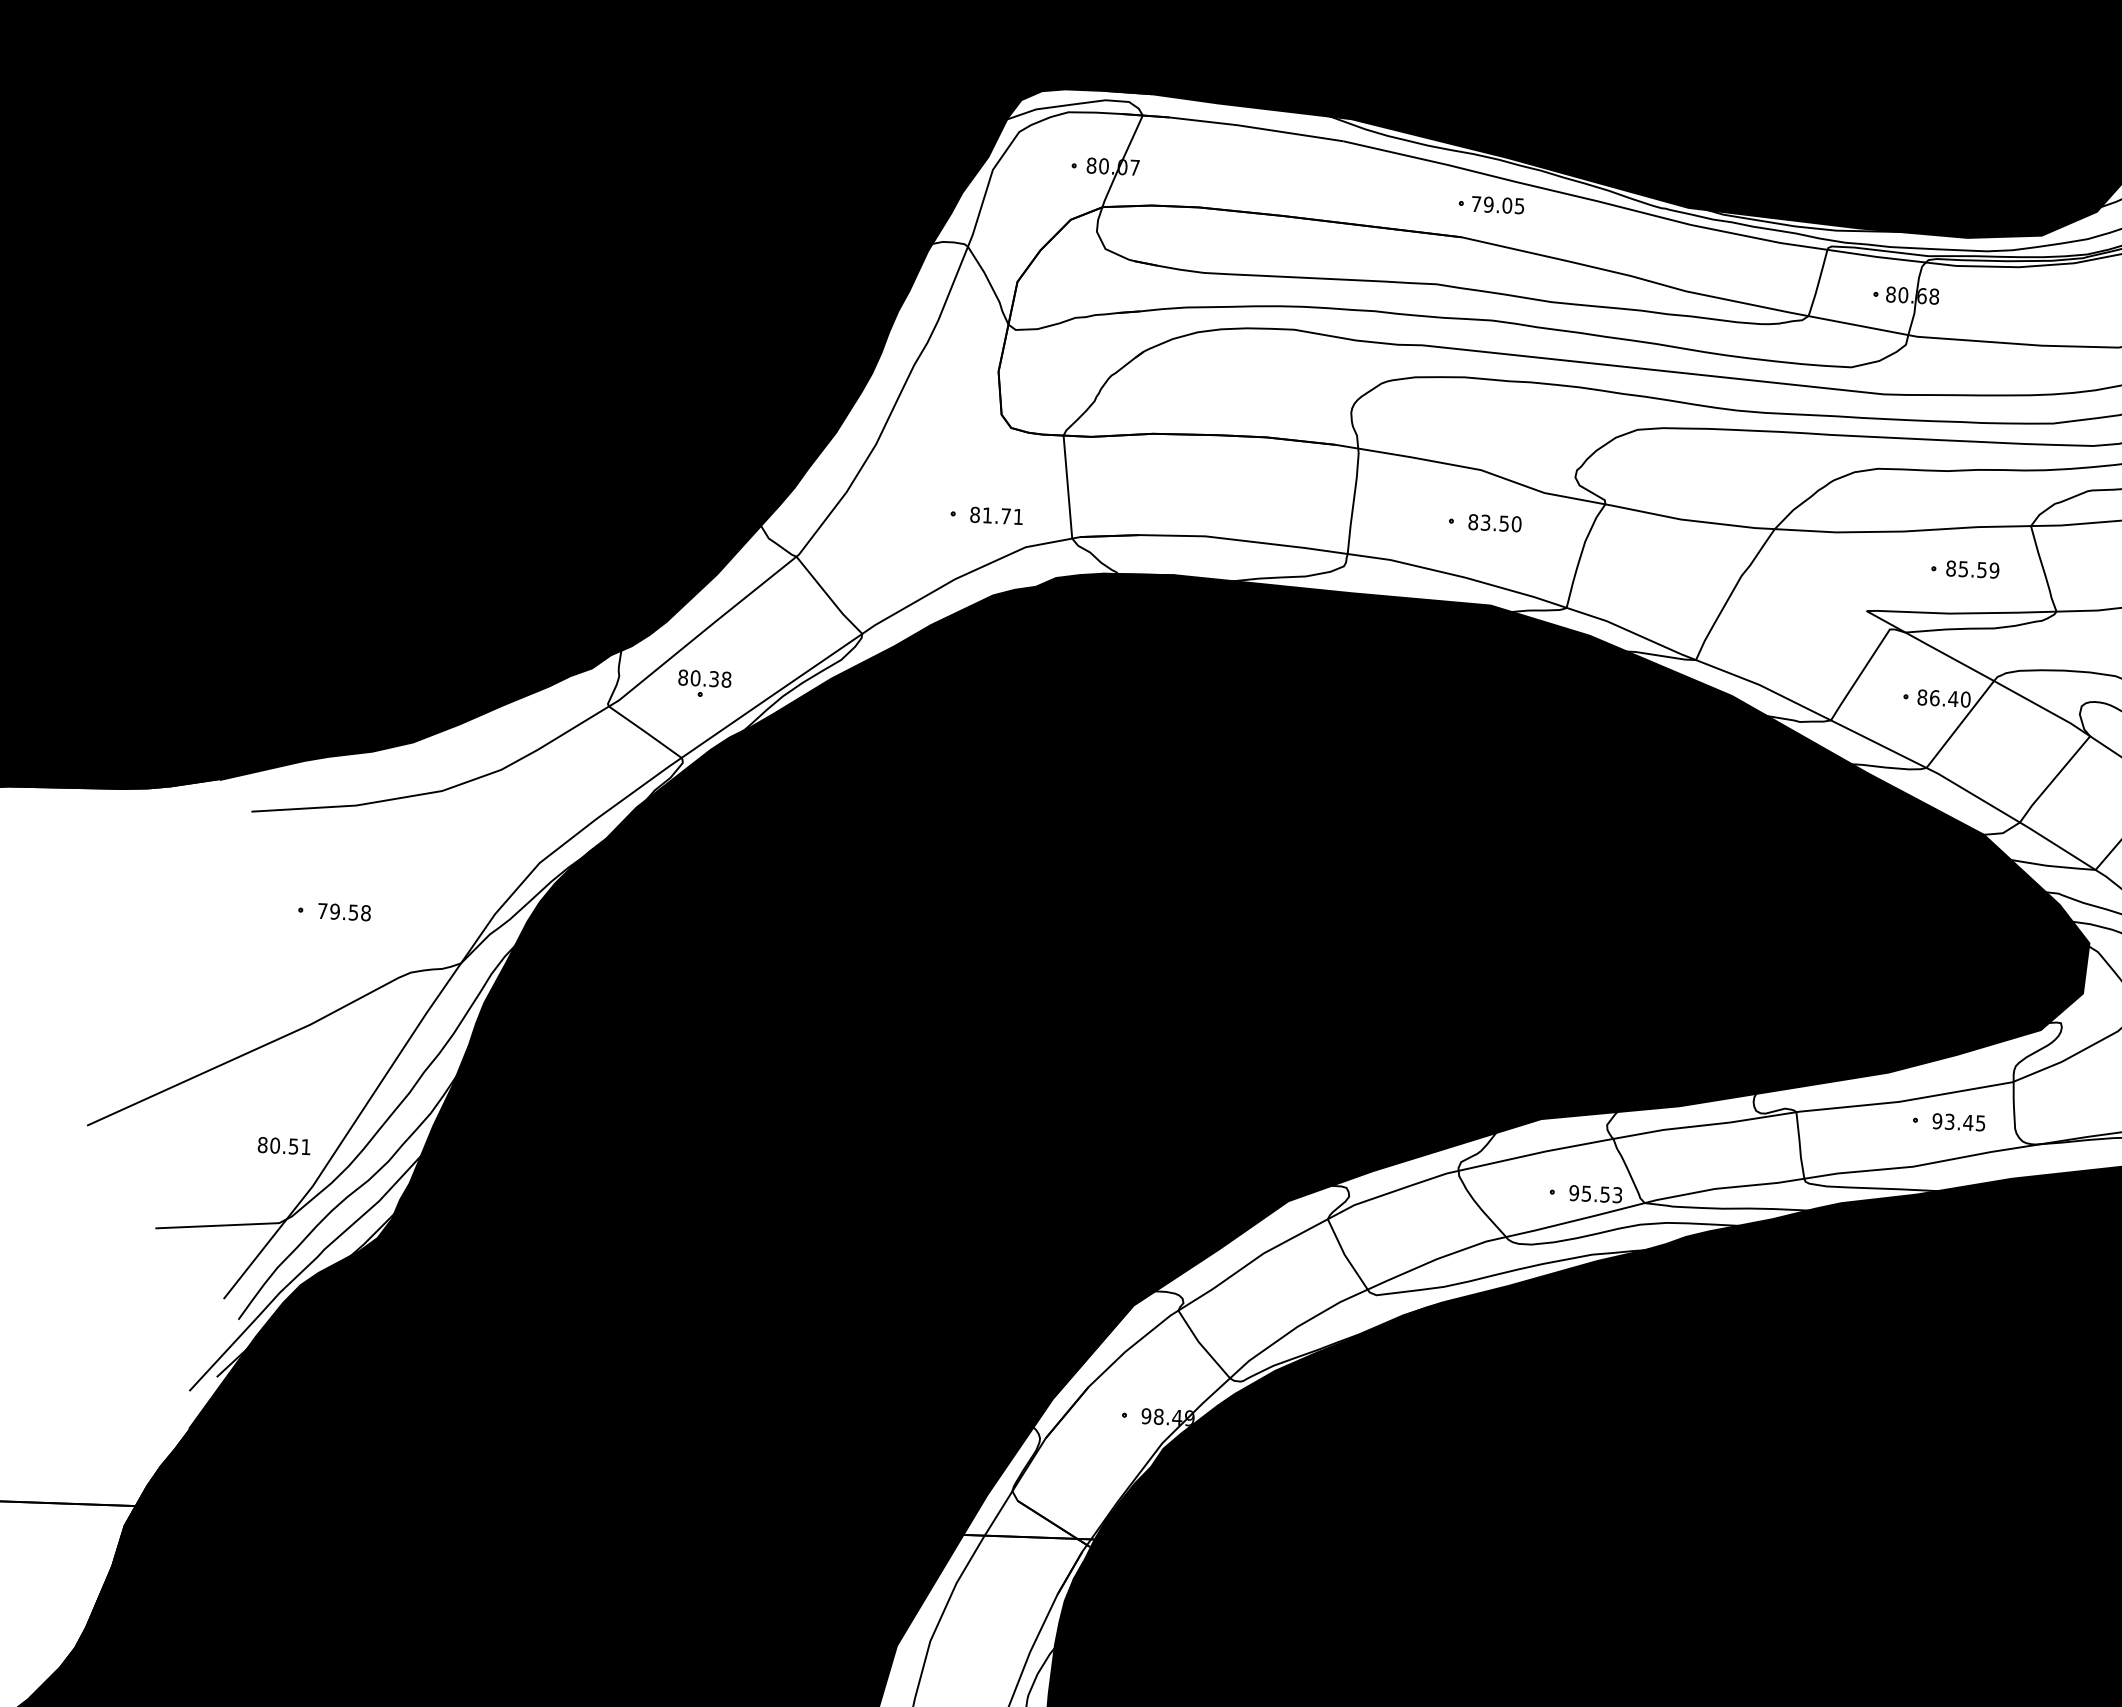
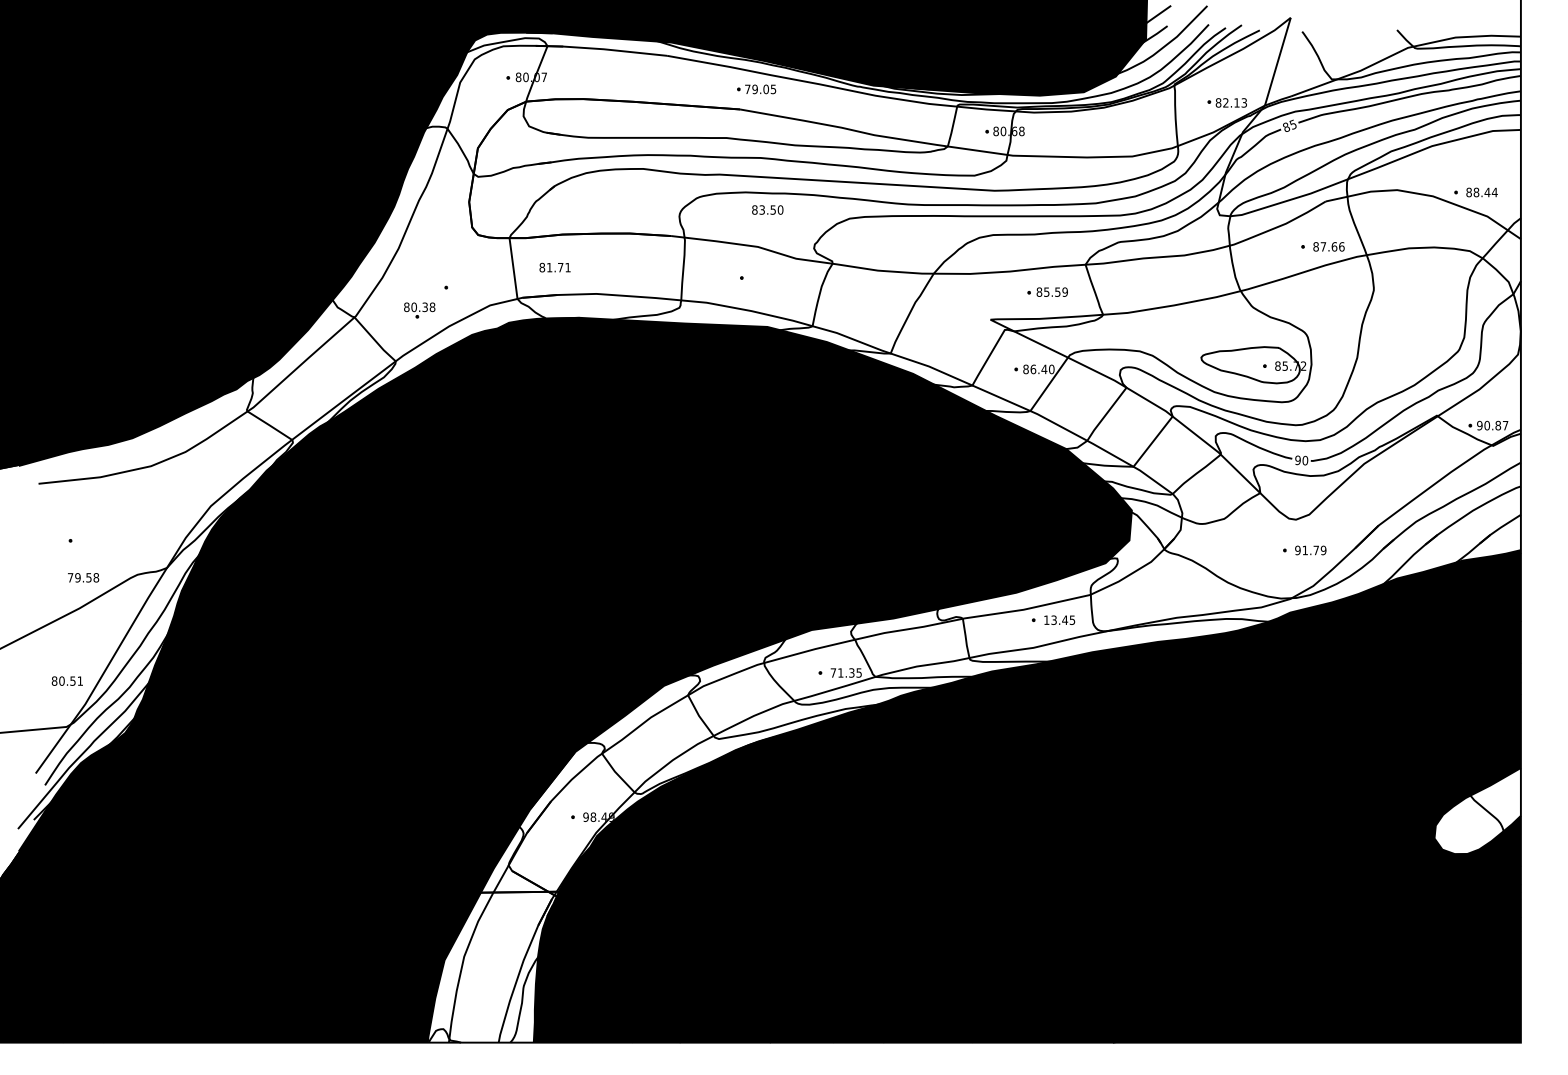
text: (995, 515) -> (554, 267), moved
text: (1494, 522) -> (767, 209), moved
part: (704, 684) -> (419, 310), moved
text: (344, 911) -> (83, 577), moved
text: (1937, 1120) -> (1046, 619), 93.45 -> 13.45
text: (1594, 1193) -> (845, 672), 95.53 -> 71.35

